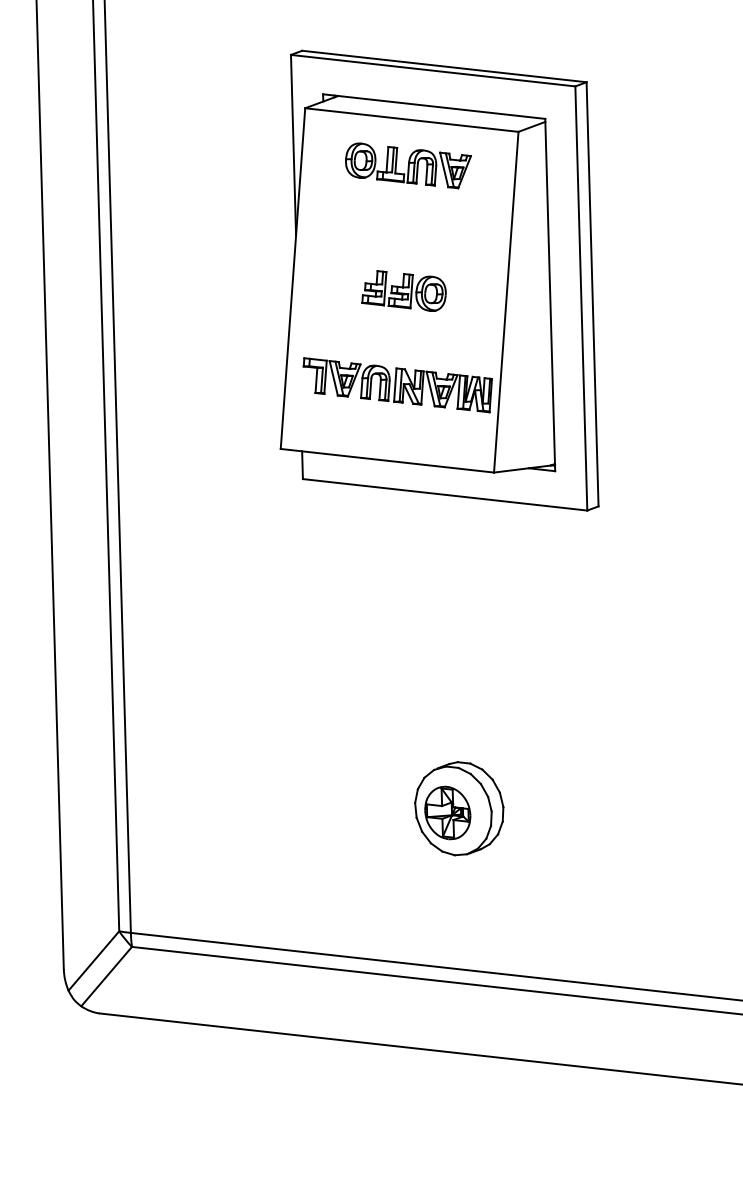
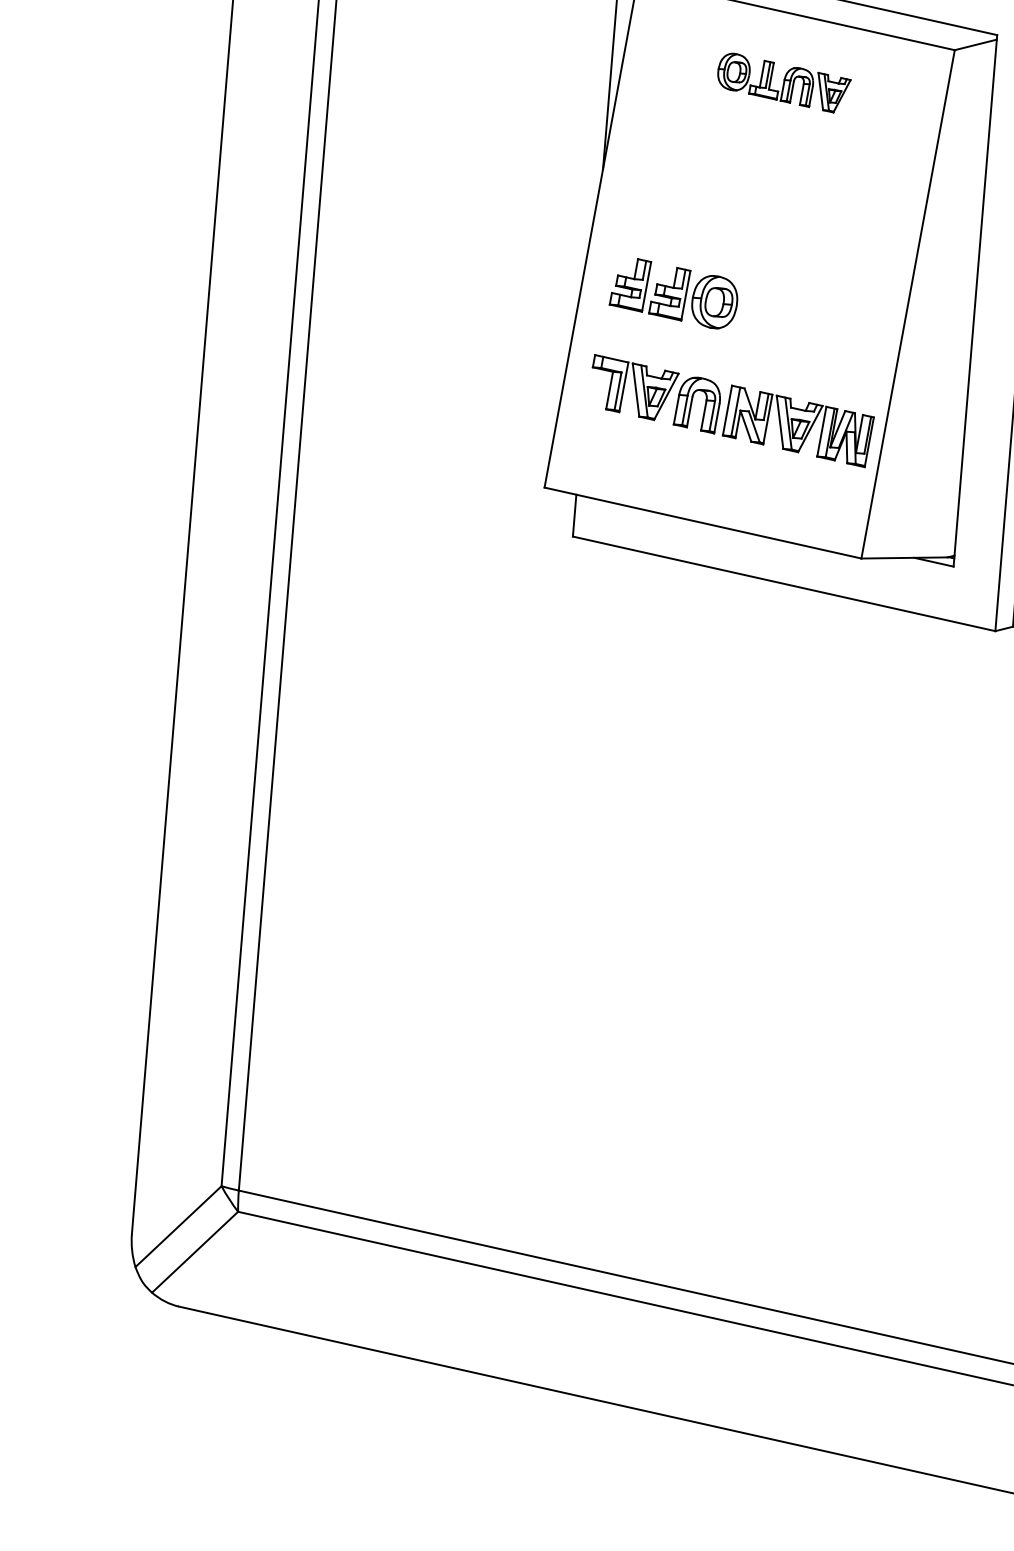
part: (408, 165) -> (783, 82), size x0.7
part: (403, 290) -> (673, 292), moved
part: (459, 808) -> (753, 1058), removed

